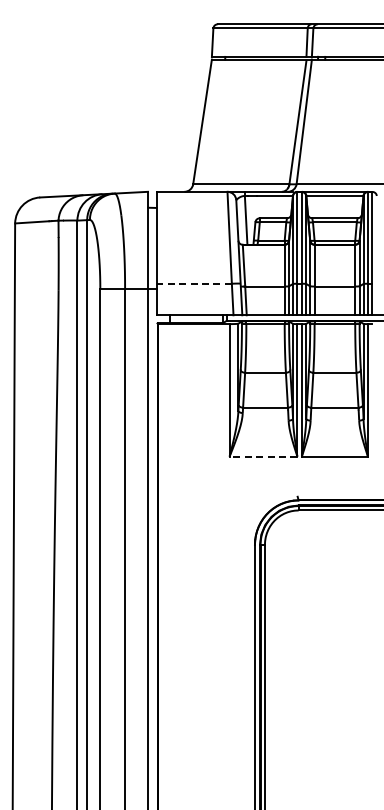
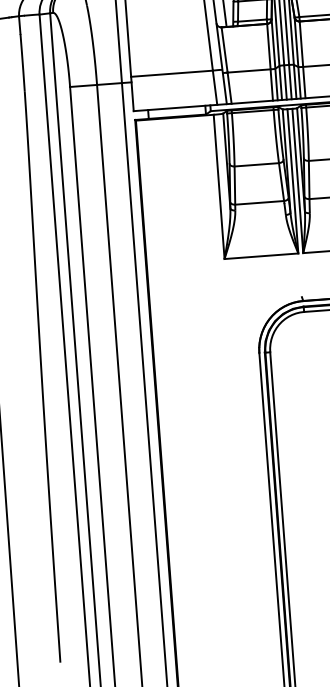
line: (194, 283) -> (172, 73), dashed -> solid
line: (263, 456) -> (261, 256), dashed -> solid

